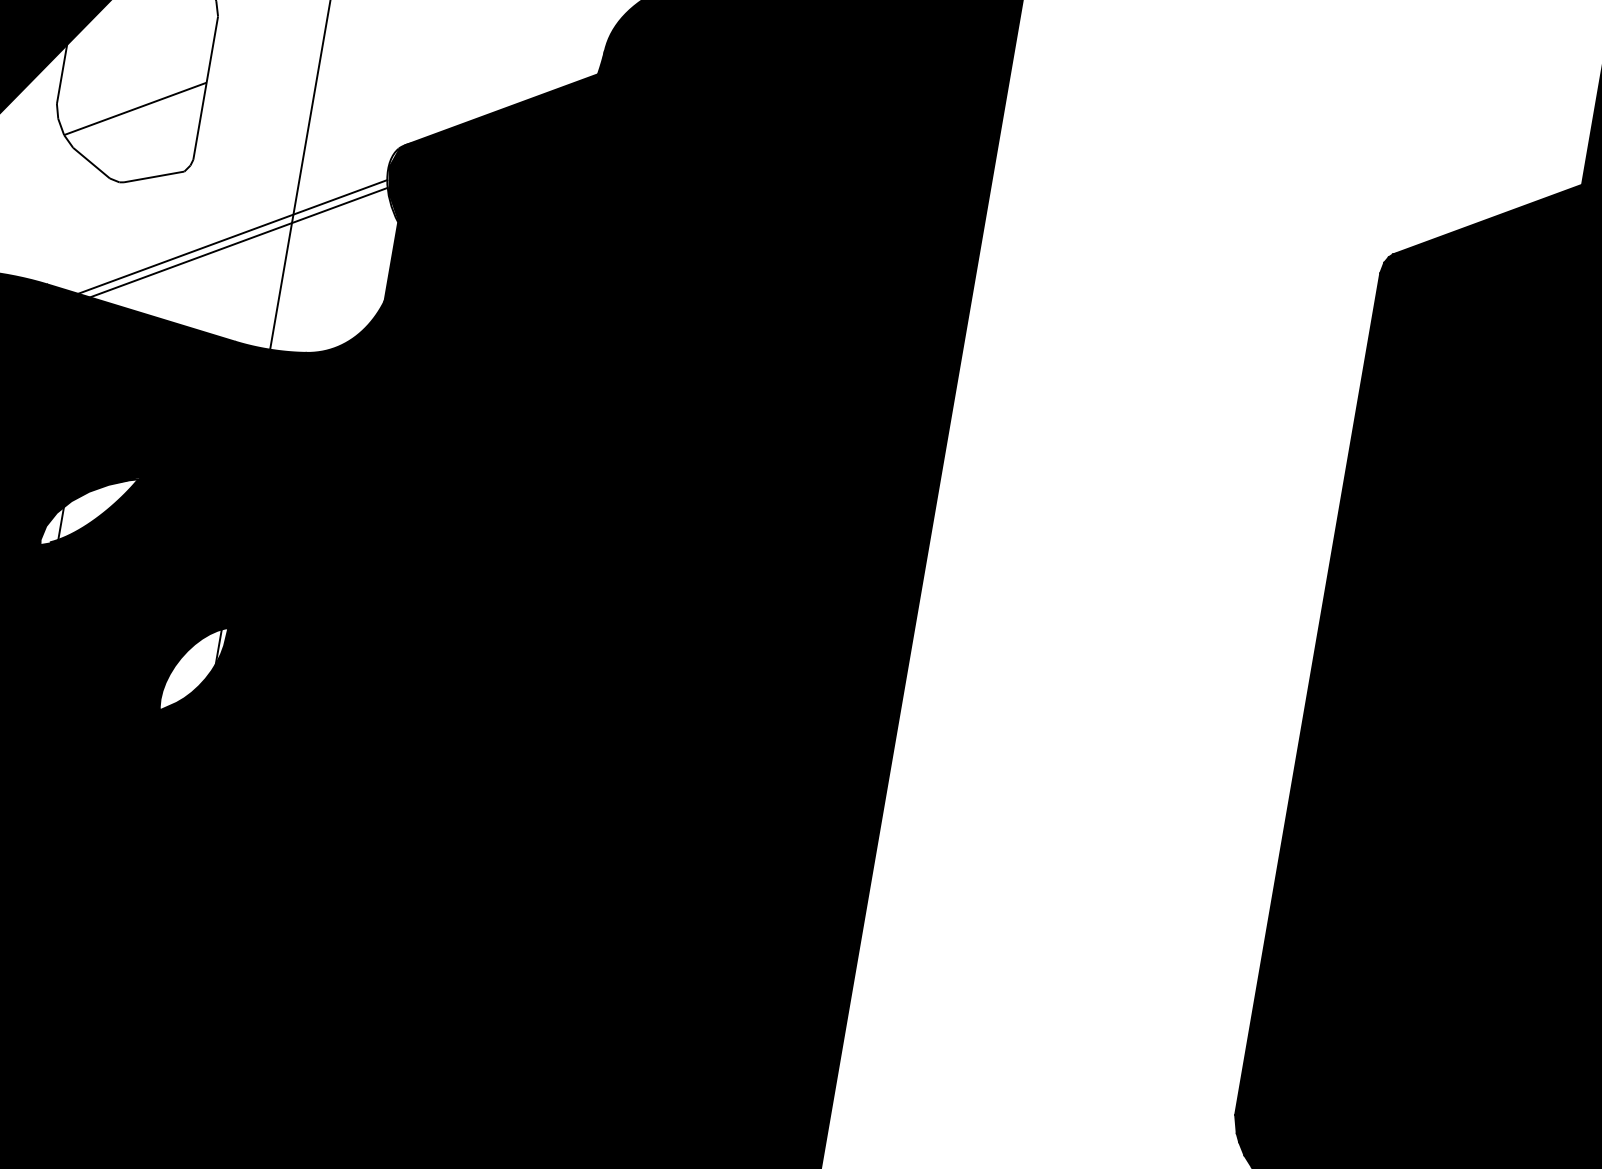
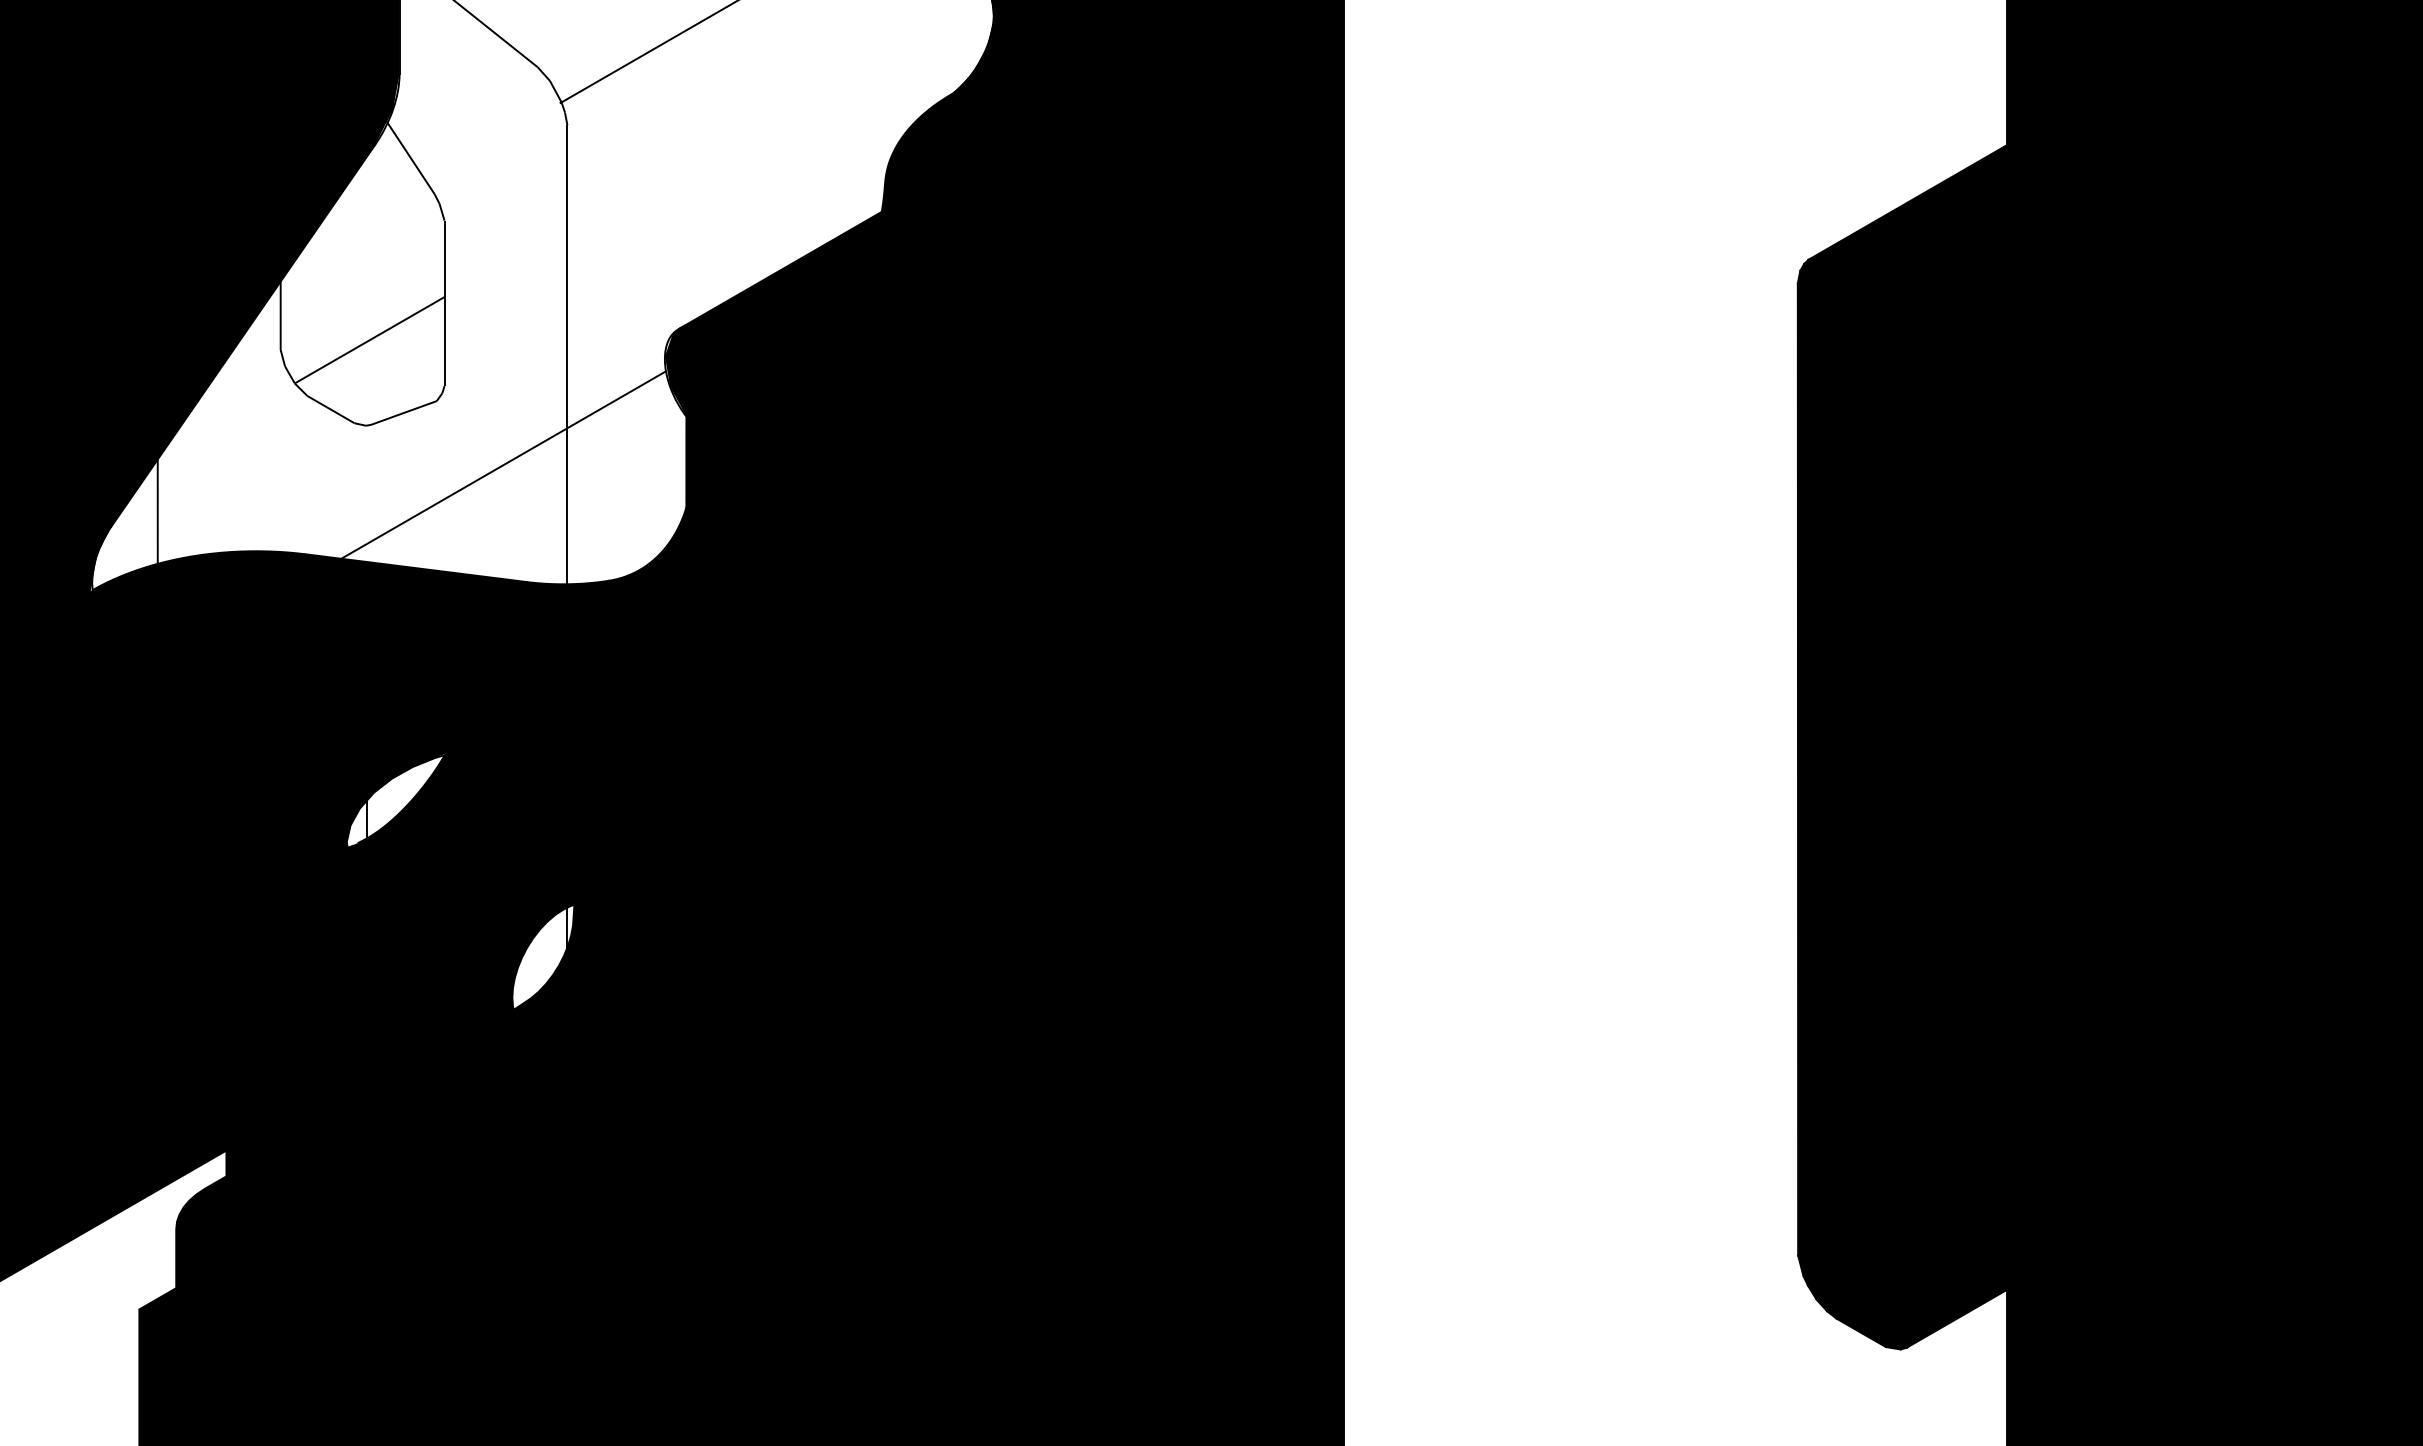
line: (238, 242) -> (511, 470), removed

